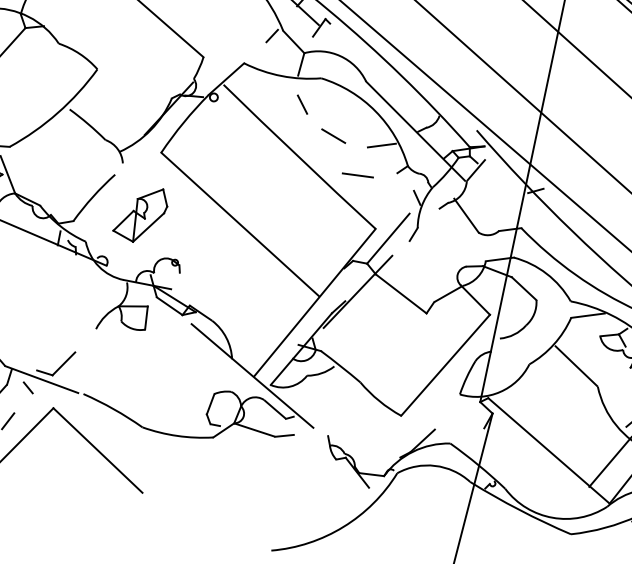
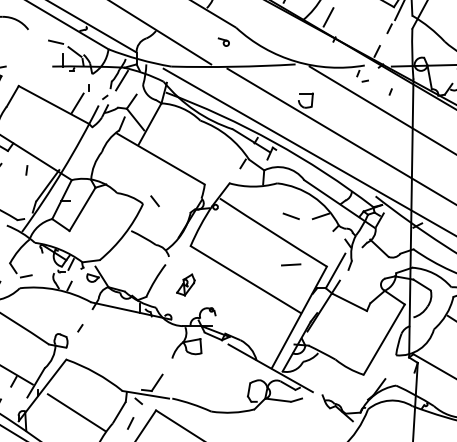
line: (301, 104) -> (154, 201), moved
line: (358, 174) -> (291, 264), moved
part: (140, 213) -> (185, 284), size x0.6

